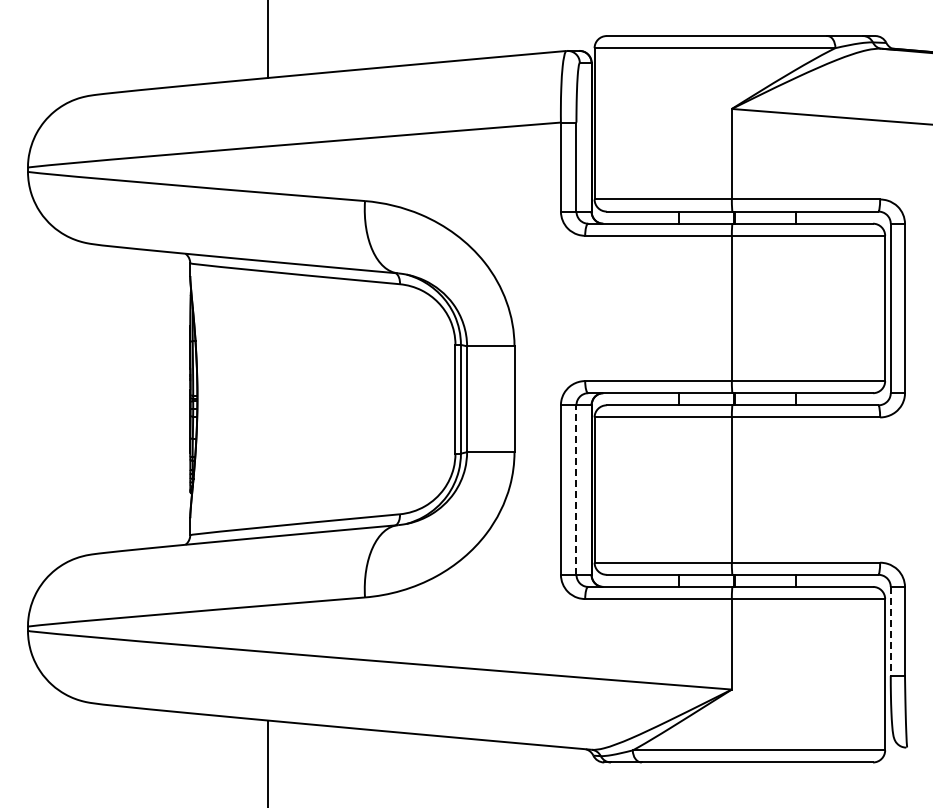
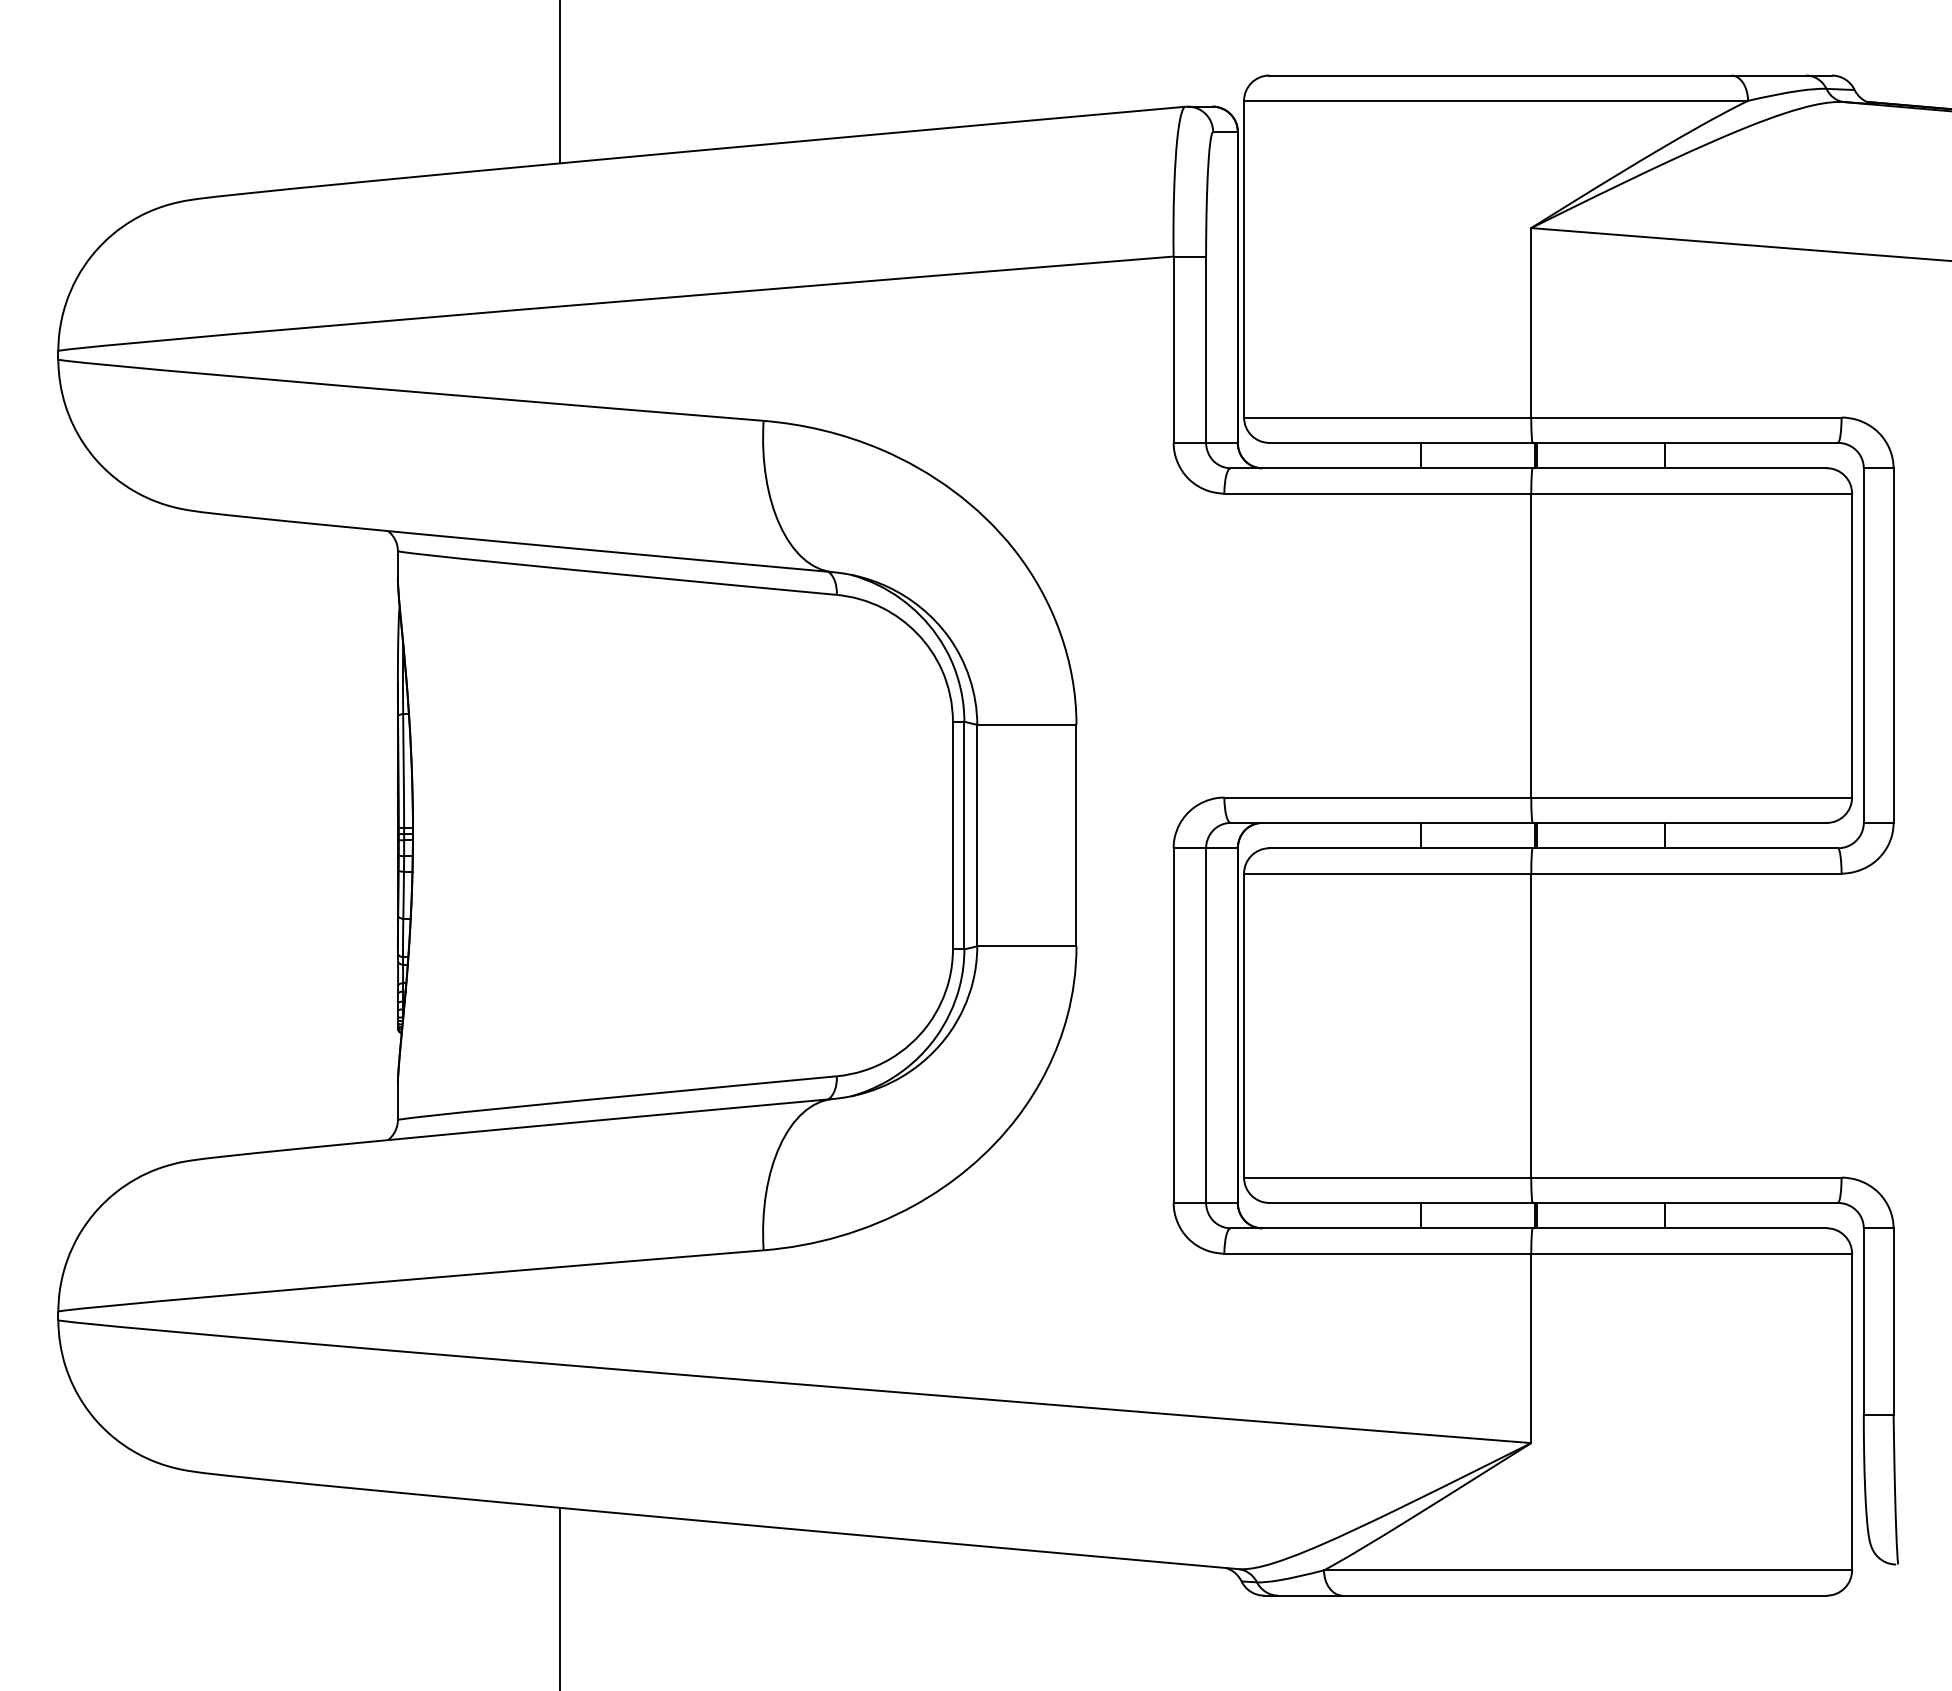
line: (576, 490) -> (1206, 1026), dashed -> solid
line: (890, 631) -> (1863, 1321), dashed -> solid

